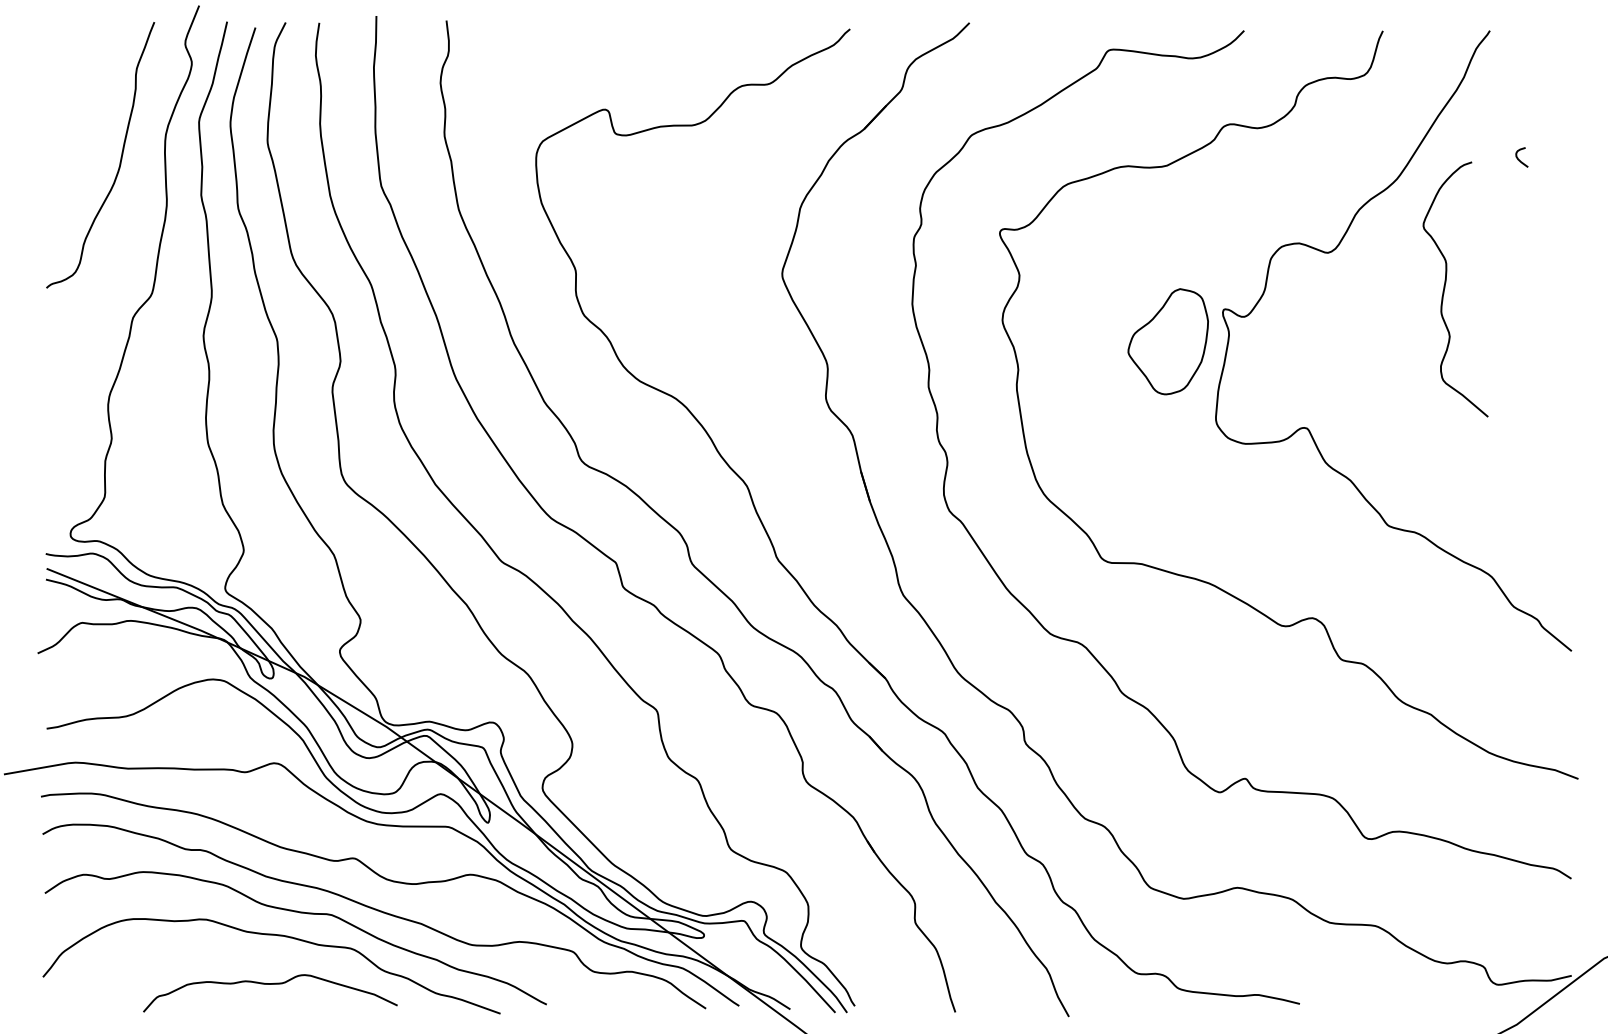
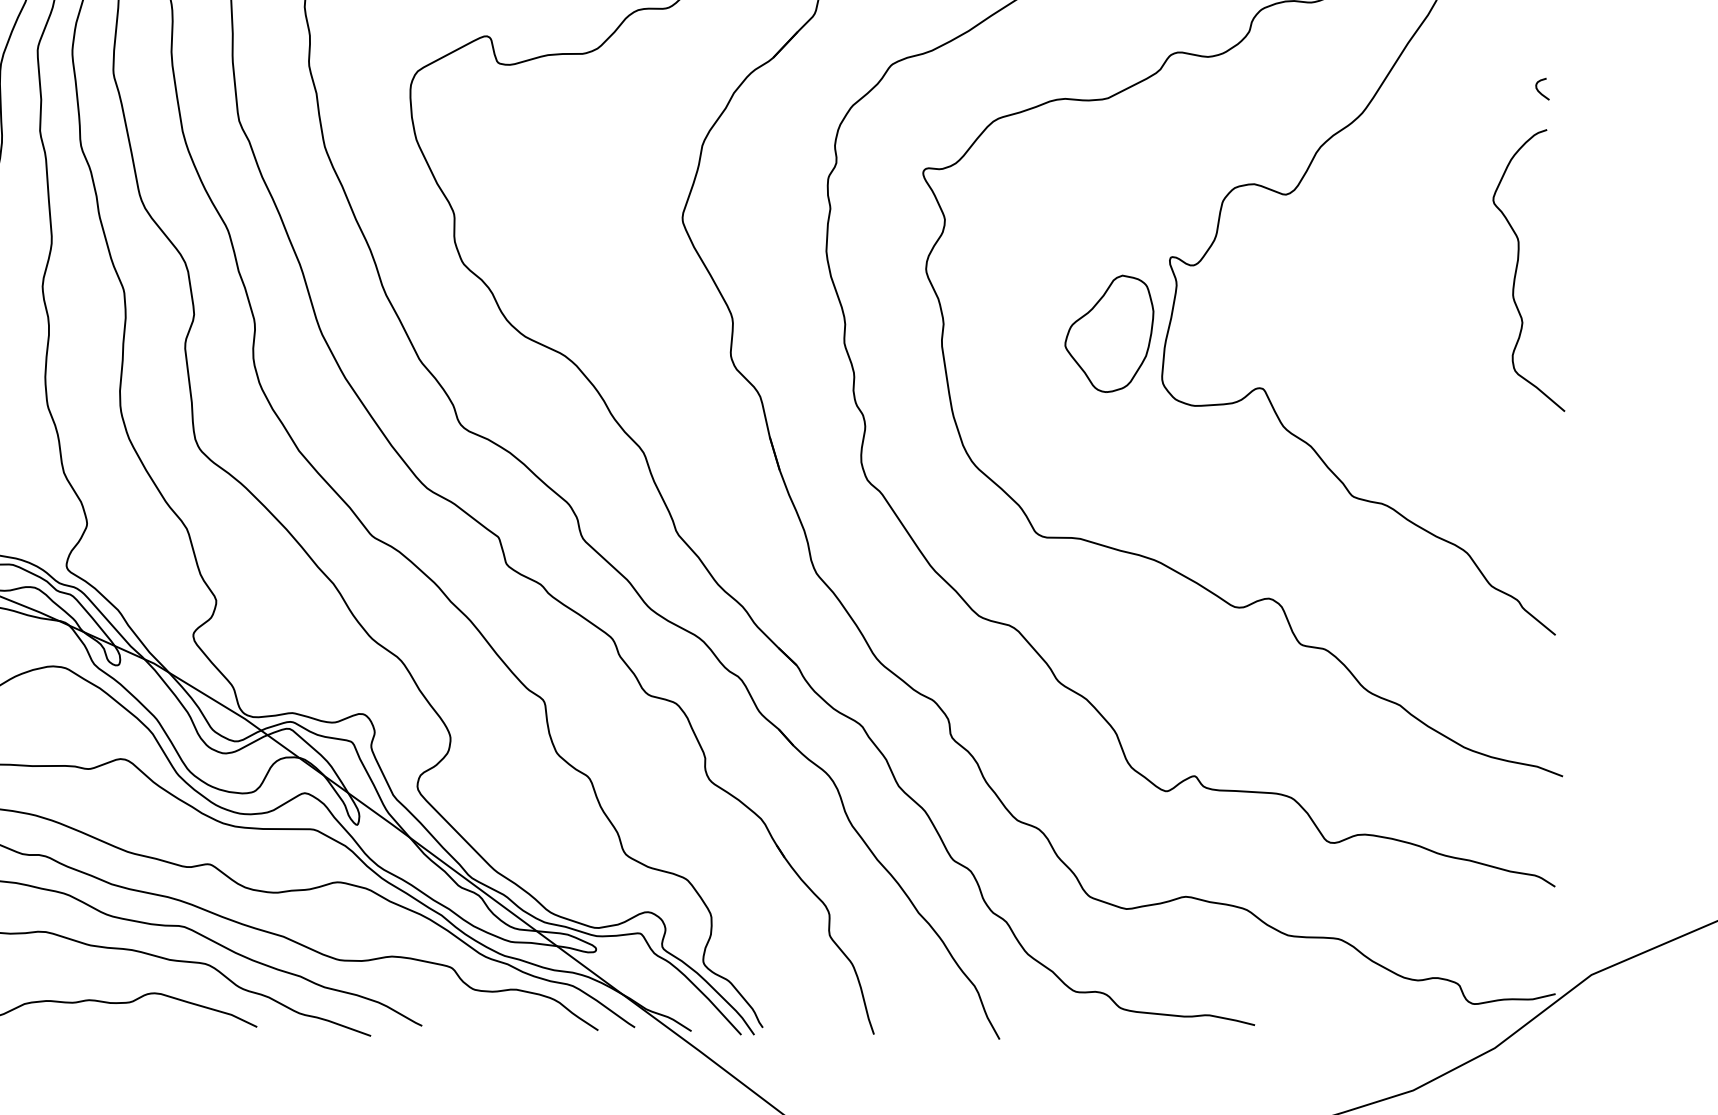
curve: (1519, 159) -> (1539, 91), moved
curve: (1445, 288) -> (1517, 269), moved
part: (1167, 341) -> (1108, 333), moved

